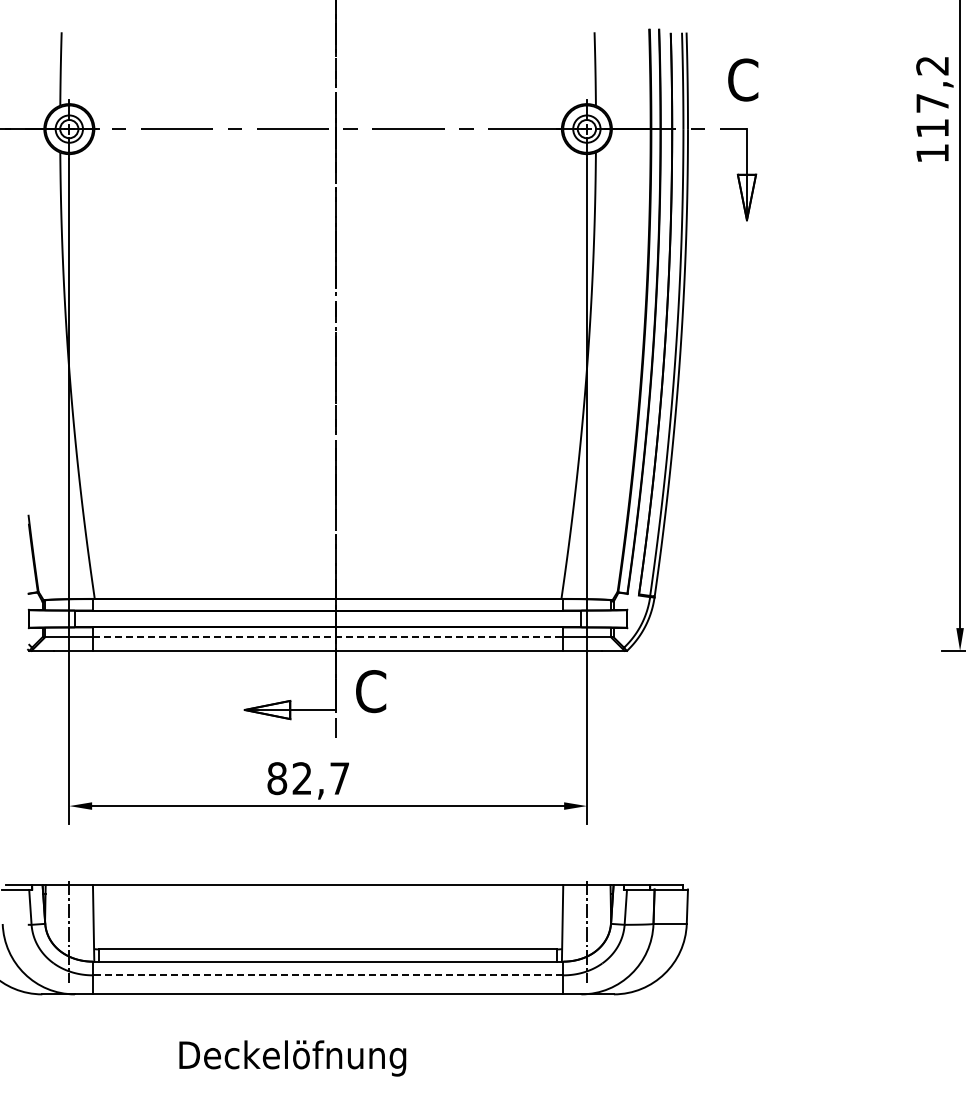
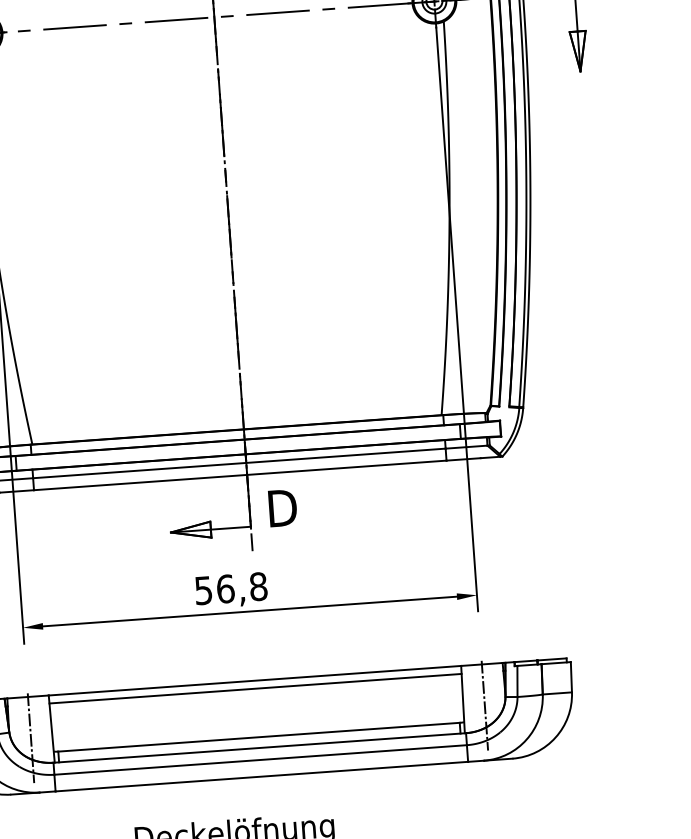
line: (328, 637) -> (239, 463), dashed -> solid
text: (372, 691) -> (281, 508), C -> D
text: (308, 778) -> (231, 588), 82,7 -> 56,8
line: (328, 894) -> (255, 689), added
line: (327, 975) -> (260, 760), dashed -> solid

